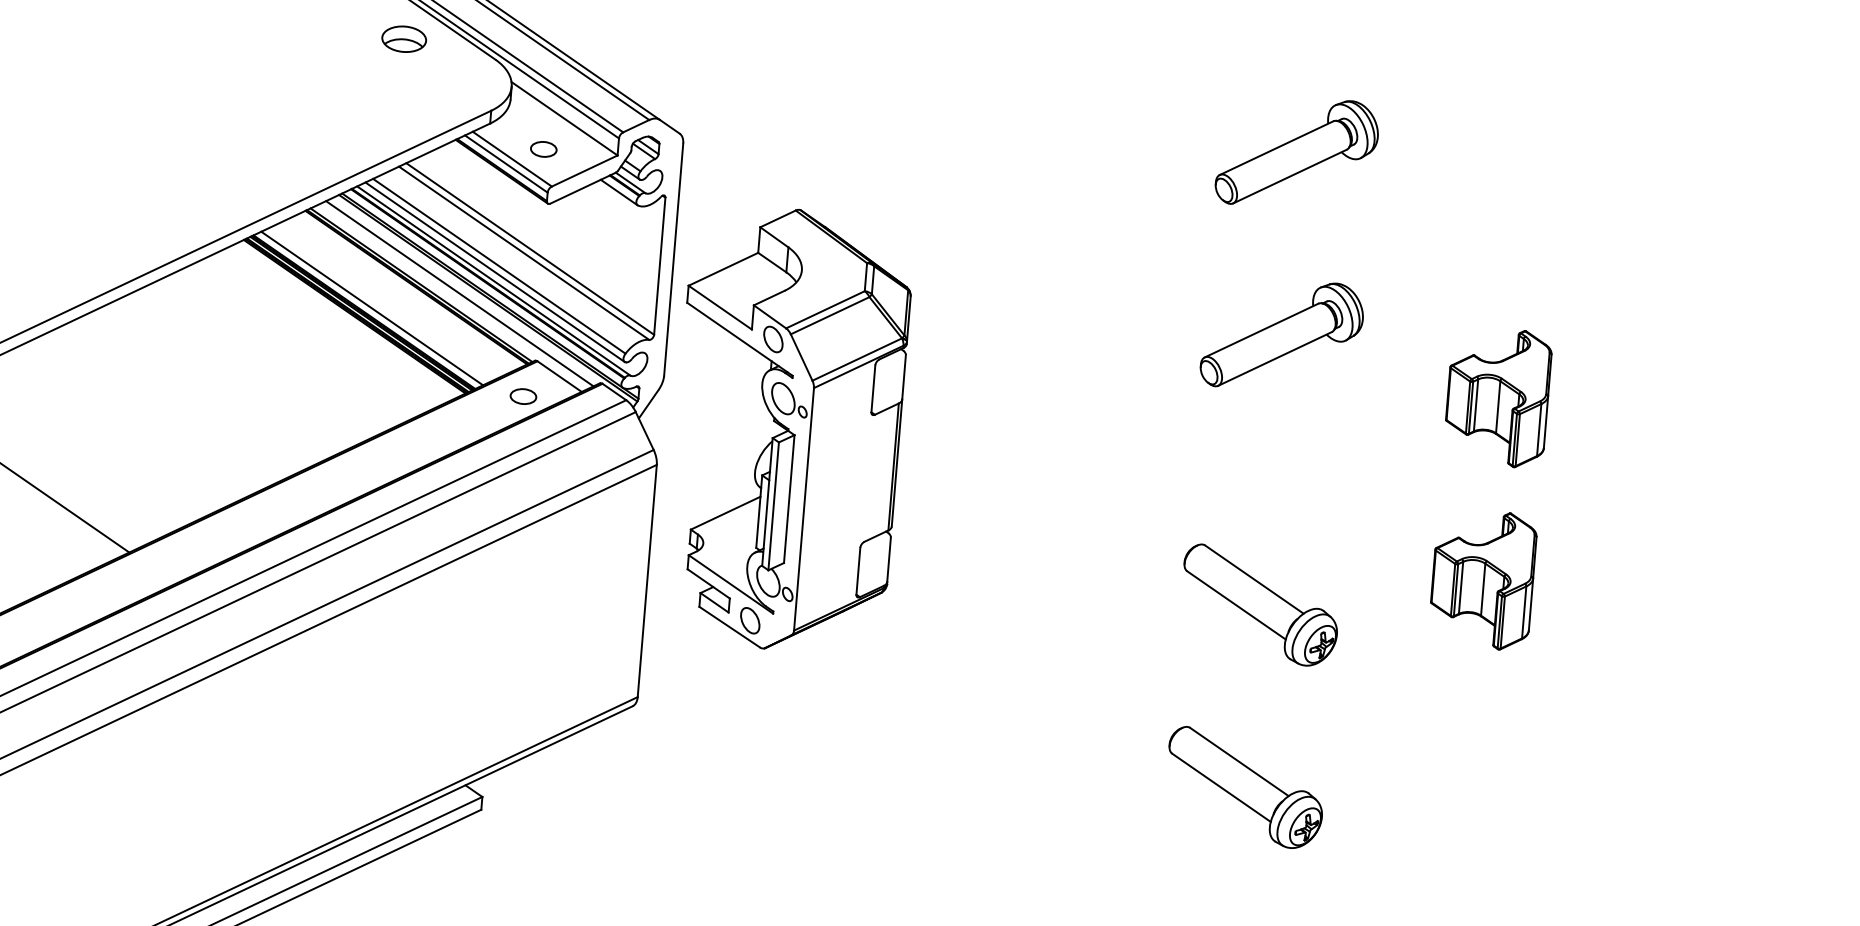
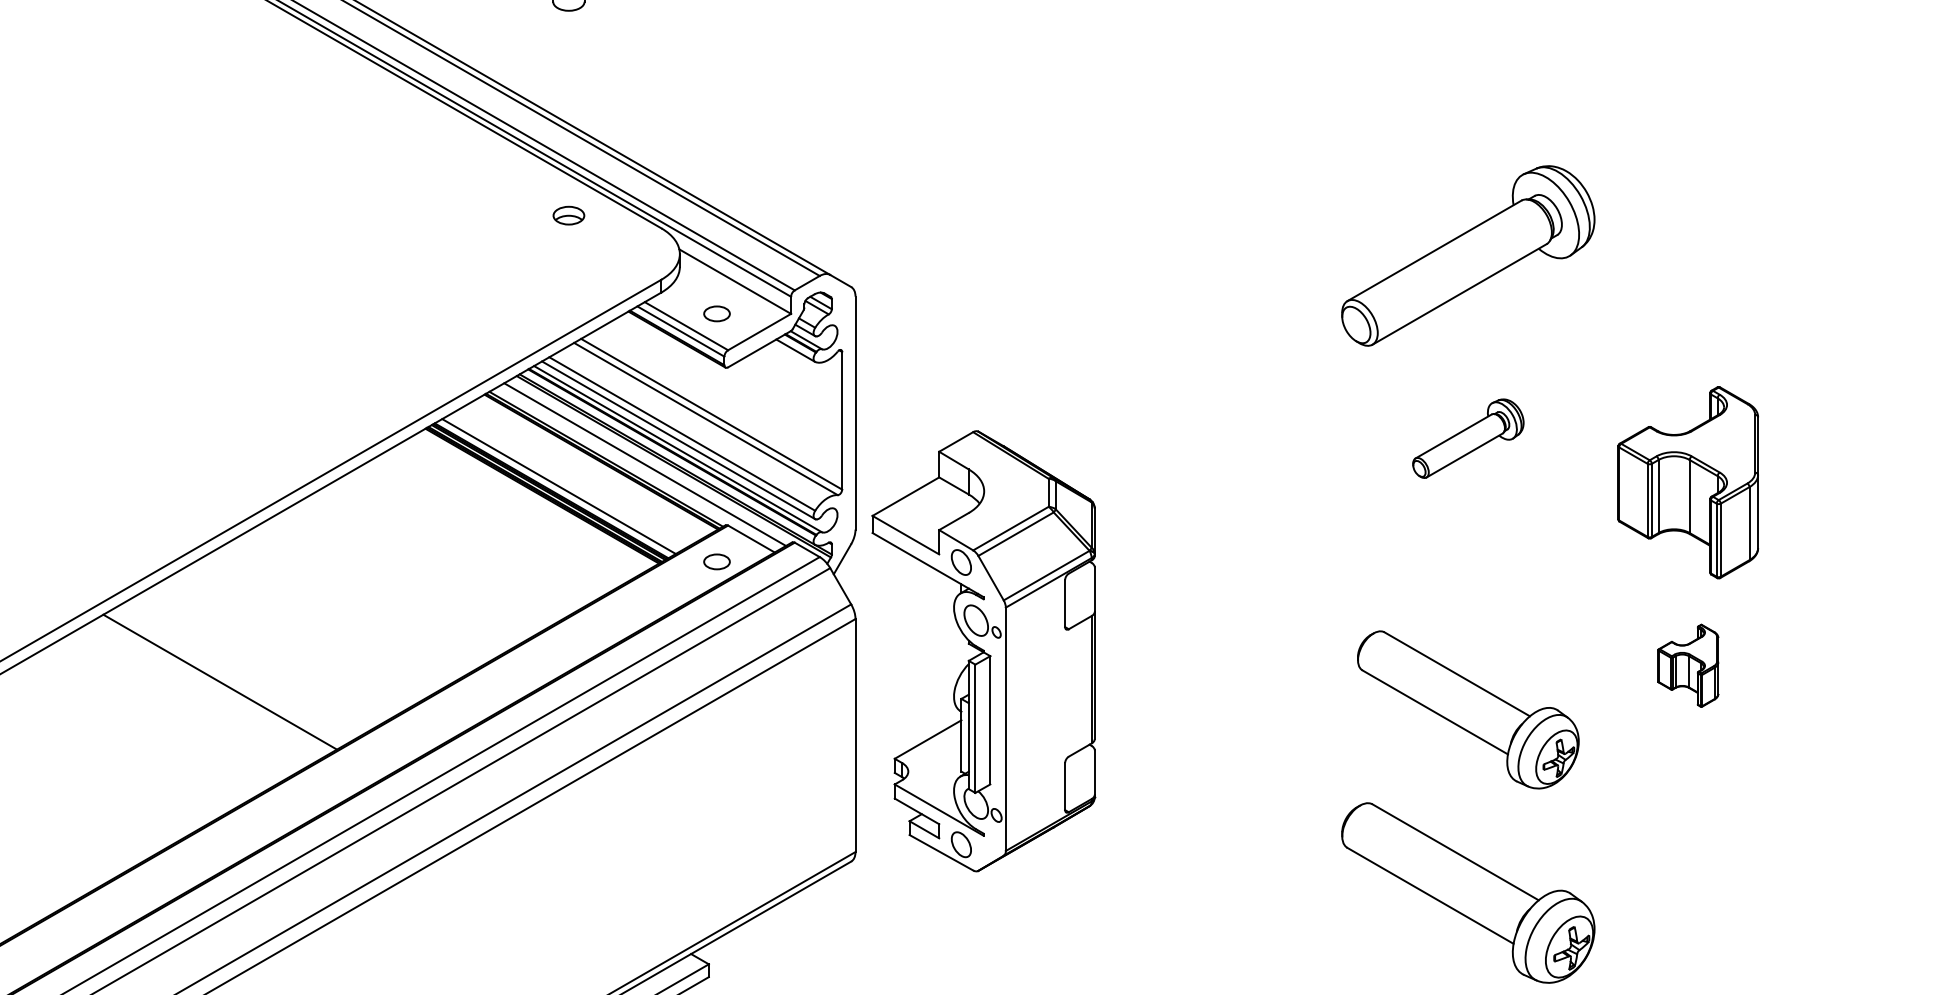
part: (403, 39) -> (568, 215), size x0.7
part: (1297, 152) -> (1468, 255), size x1.6
part: (1282, 335) -> (1468, 438), size x0.7
part: (1498, 397) -> (1688, 482), size x1.4
part: (788, 429) -> (983, 651), moved
part: (1483, 579) -> (1688, 665), size x0.6
part: (1260, 605) -> (1468, 709), size x1.4
part: (1245, 787) -> (1468, 892), size x1.6

